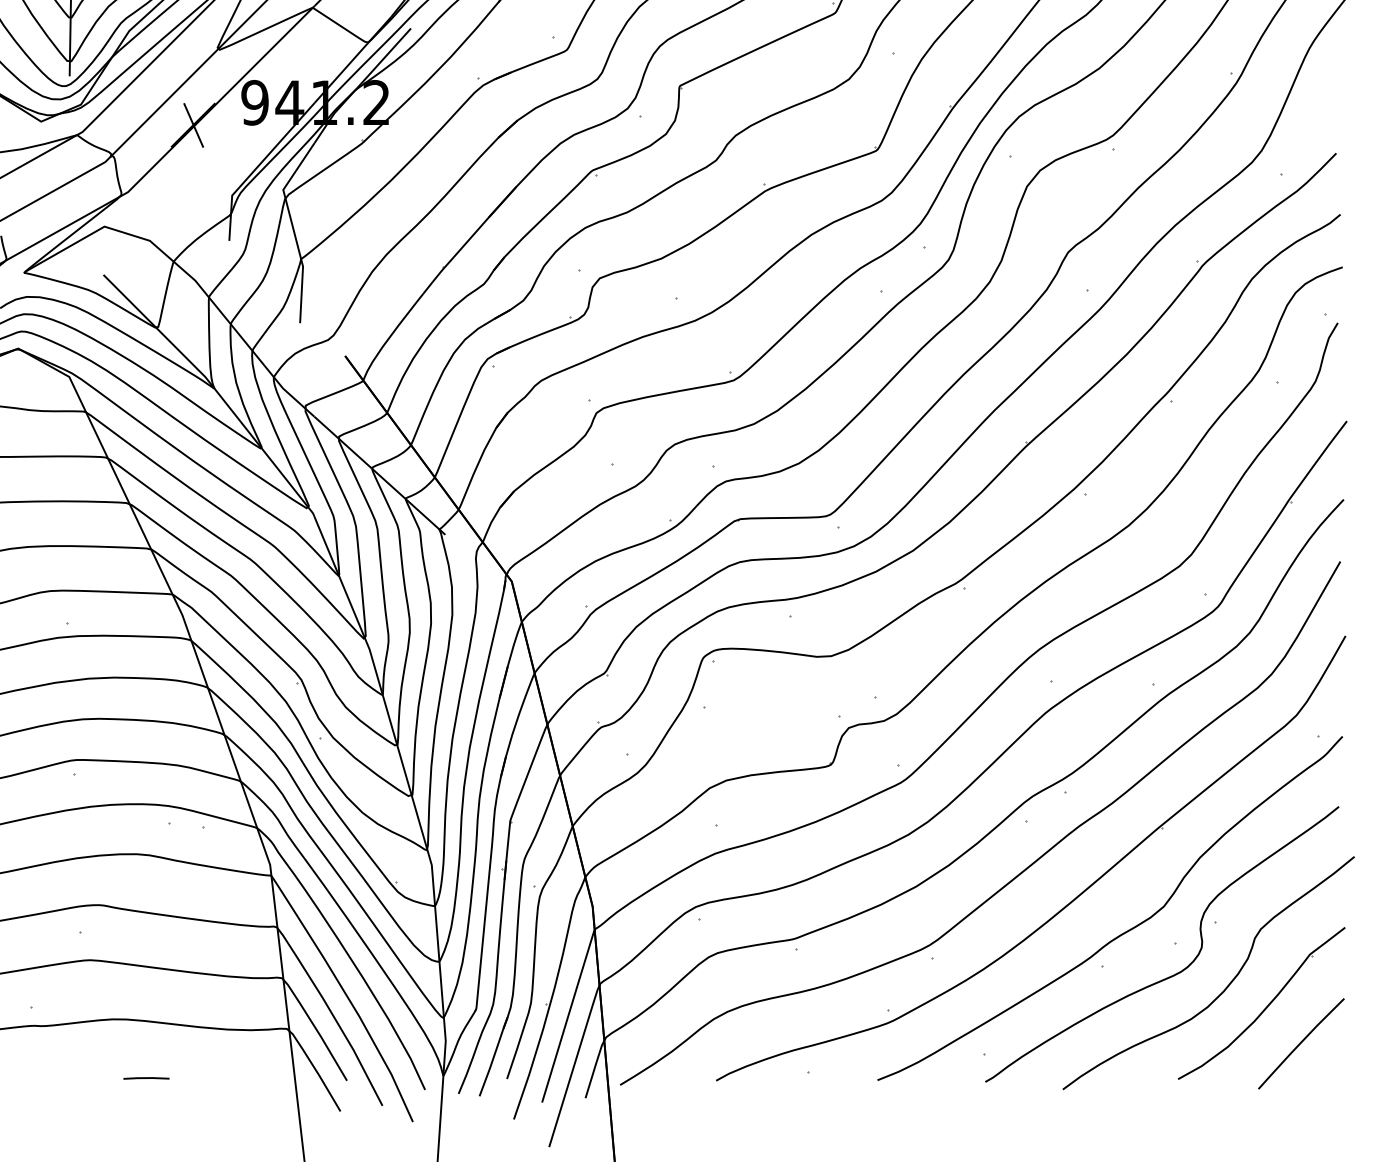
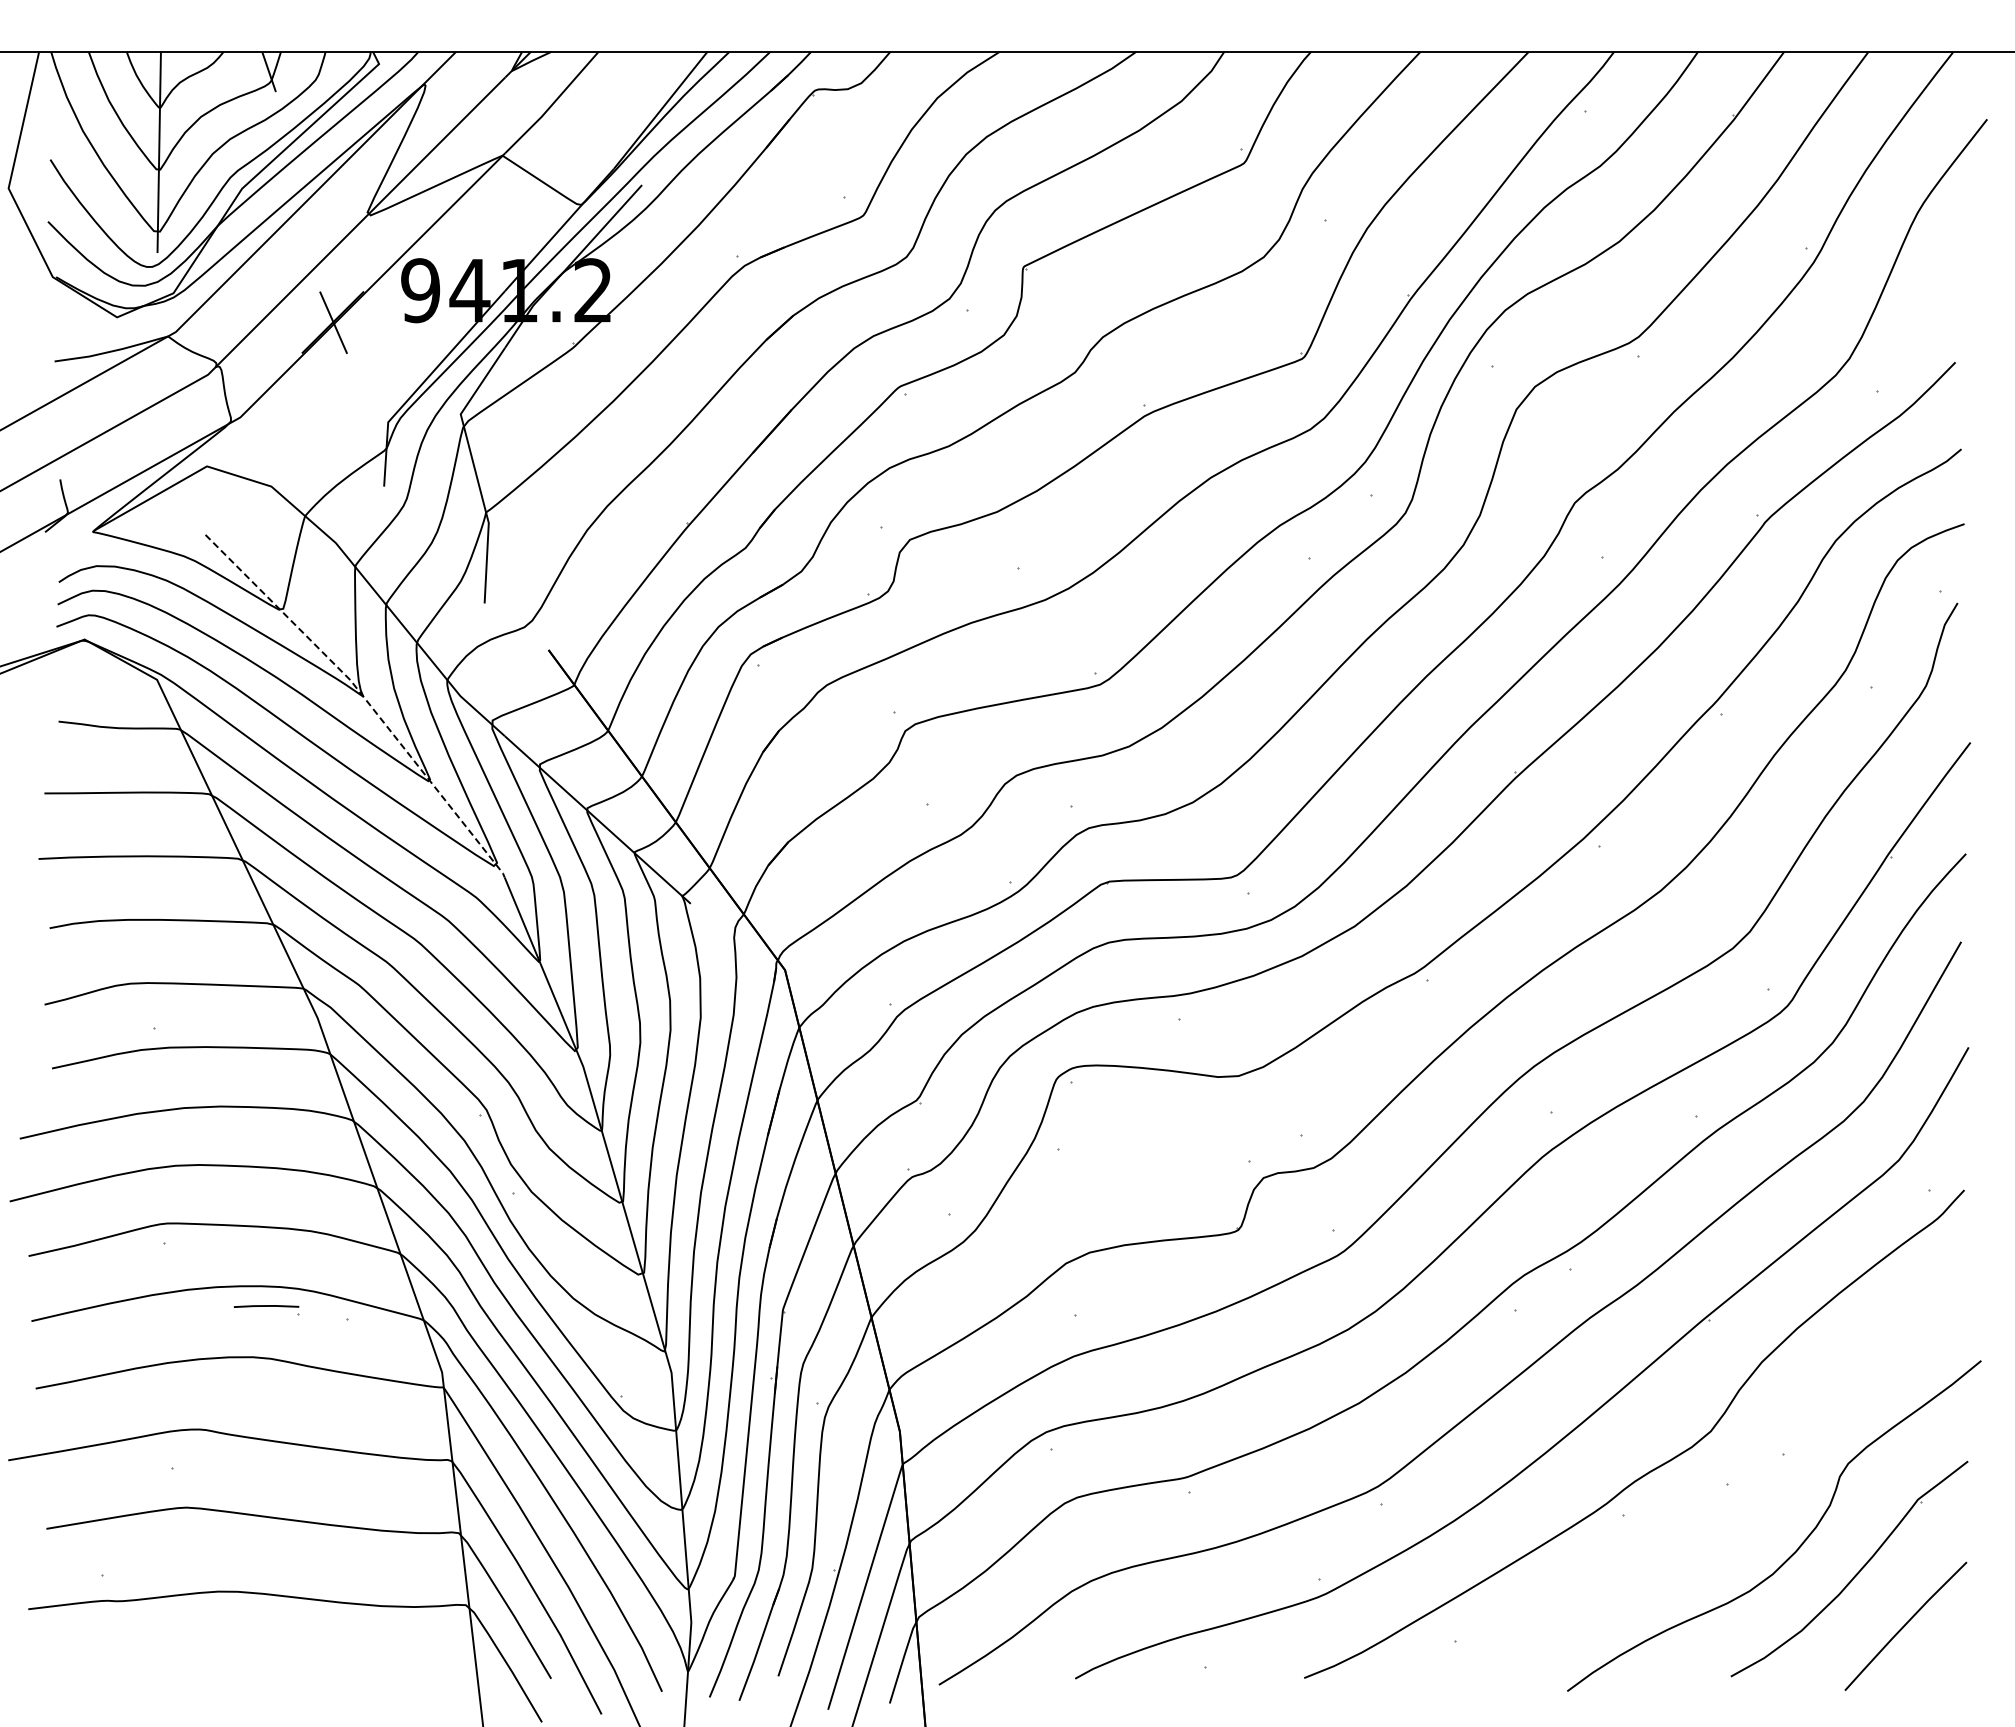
line: (216, 390) -> (365, 698), solid -> dashed
curve: (1176, 973) -> (1728, 1526), removed
line: (146, 1078) -> (266, 1306), moved

